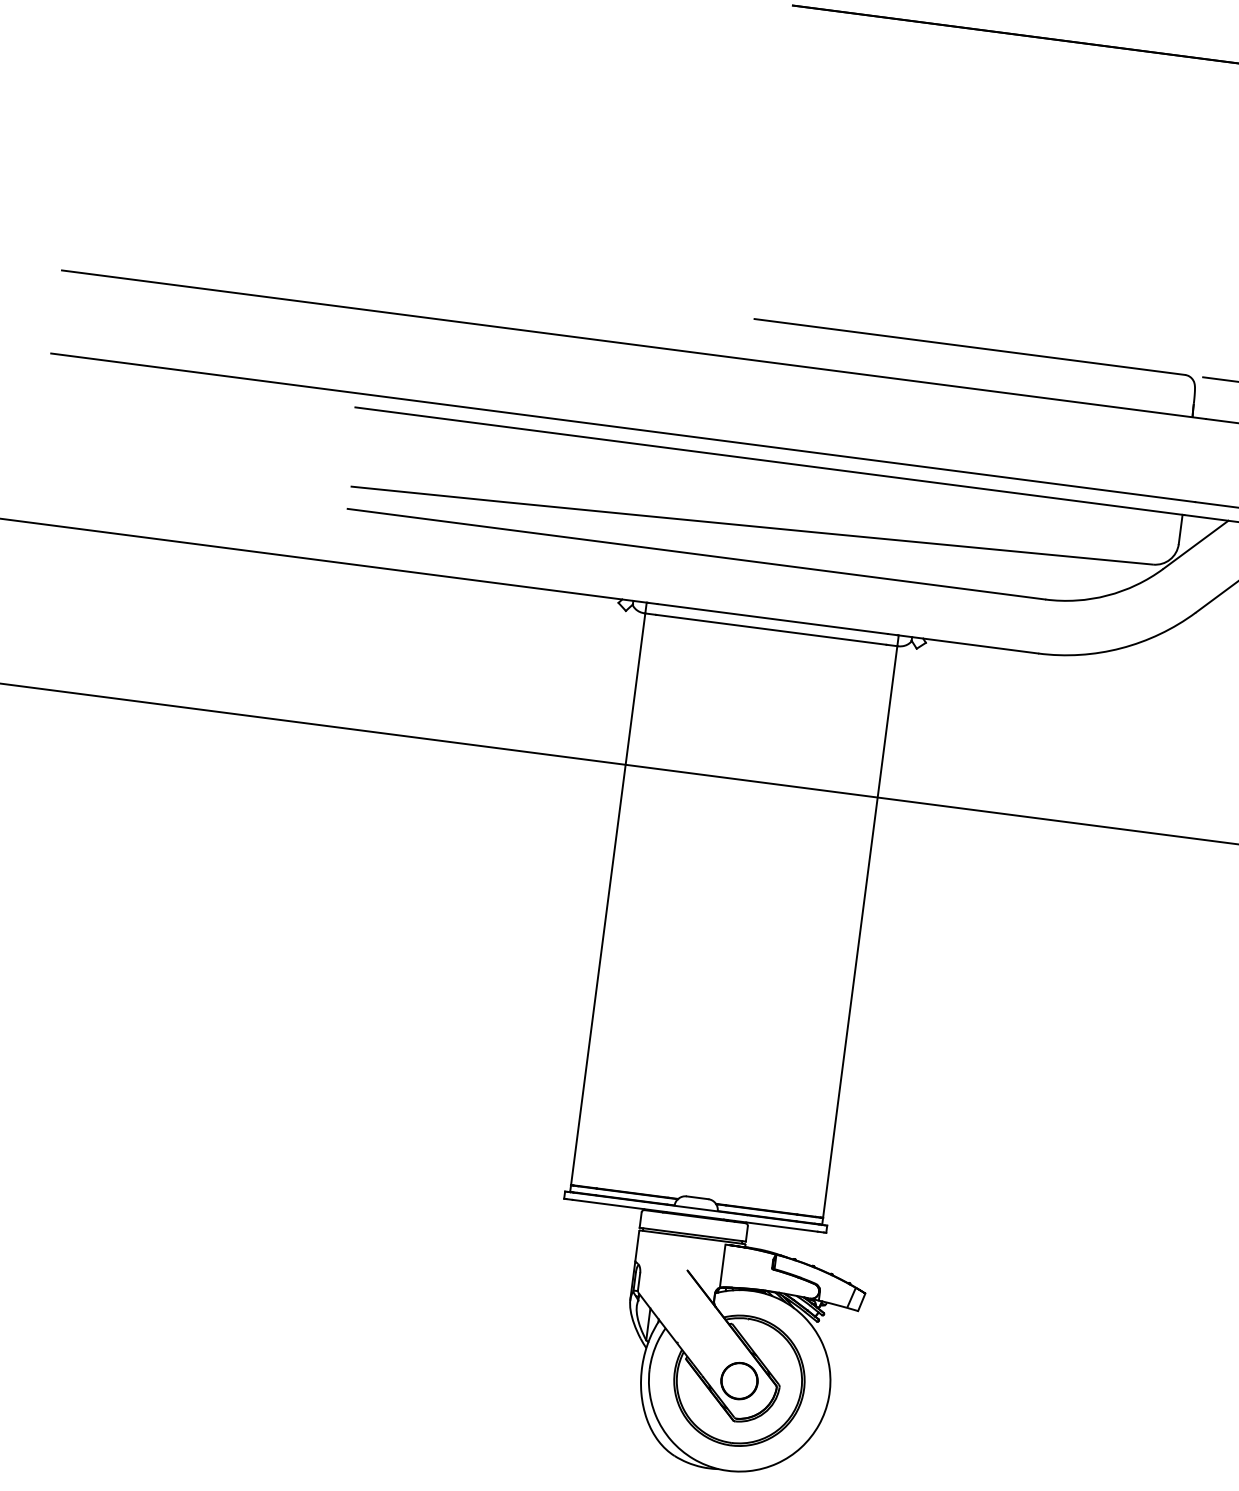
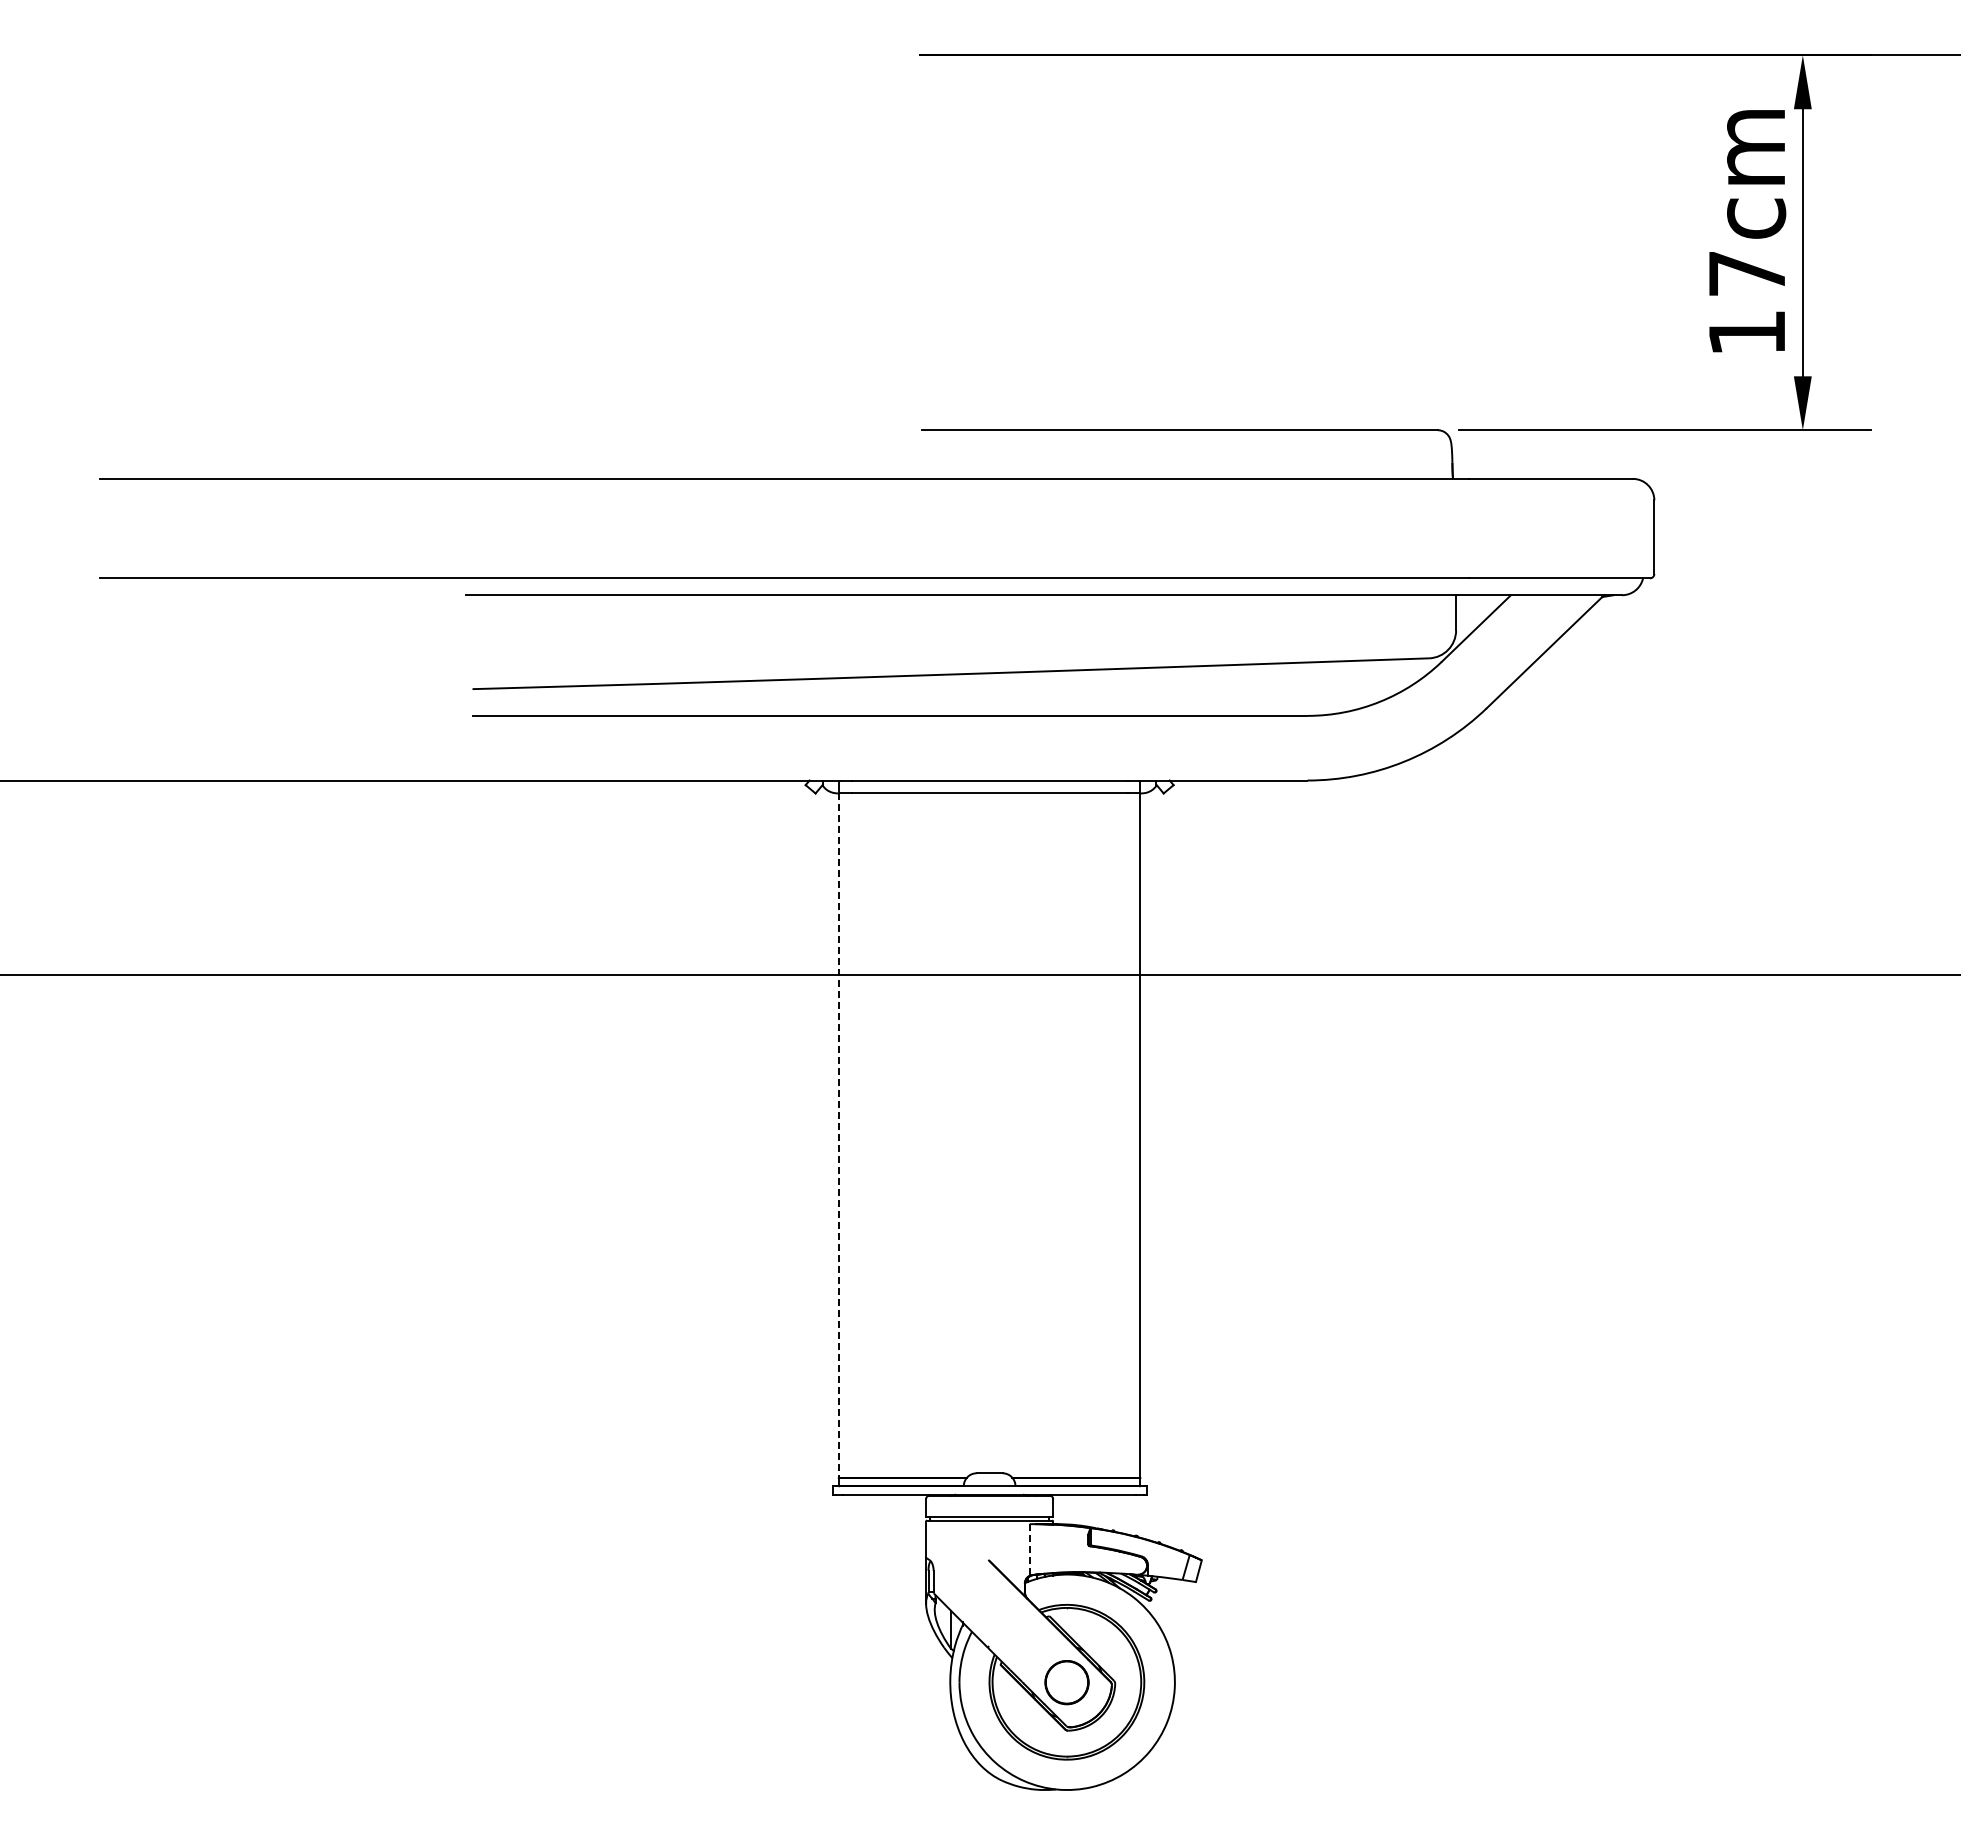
line: (607, 900) -> (838, 1136), solid -> dashed
line: (722, 1266) -> (1029, 1550), solid -> dashed

